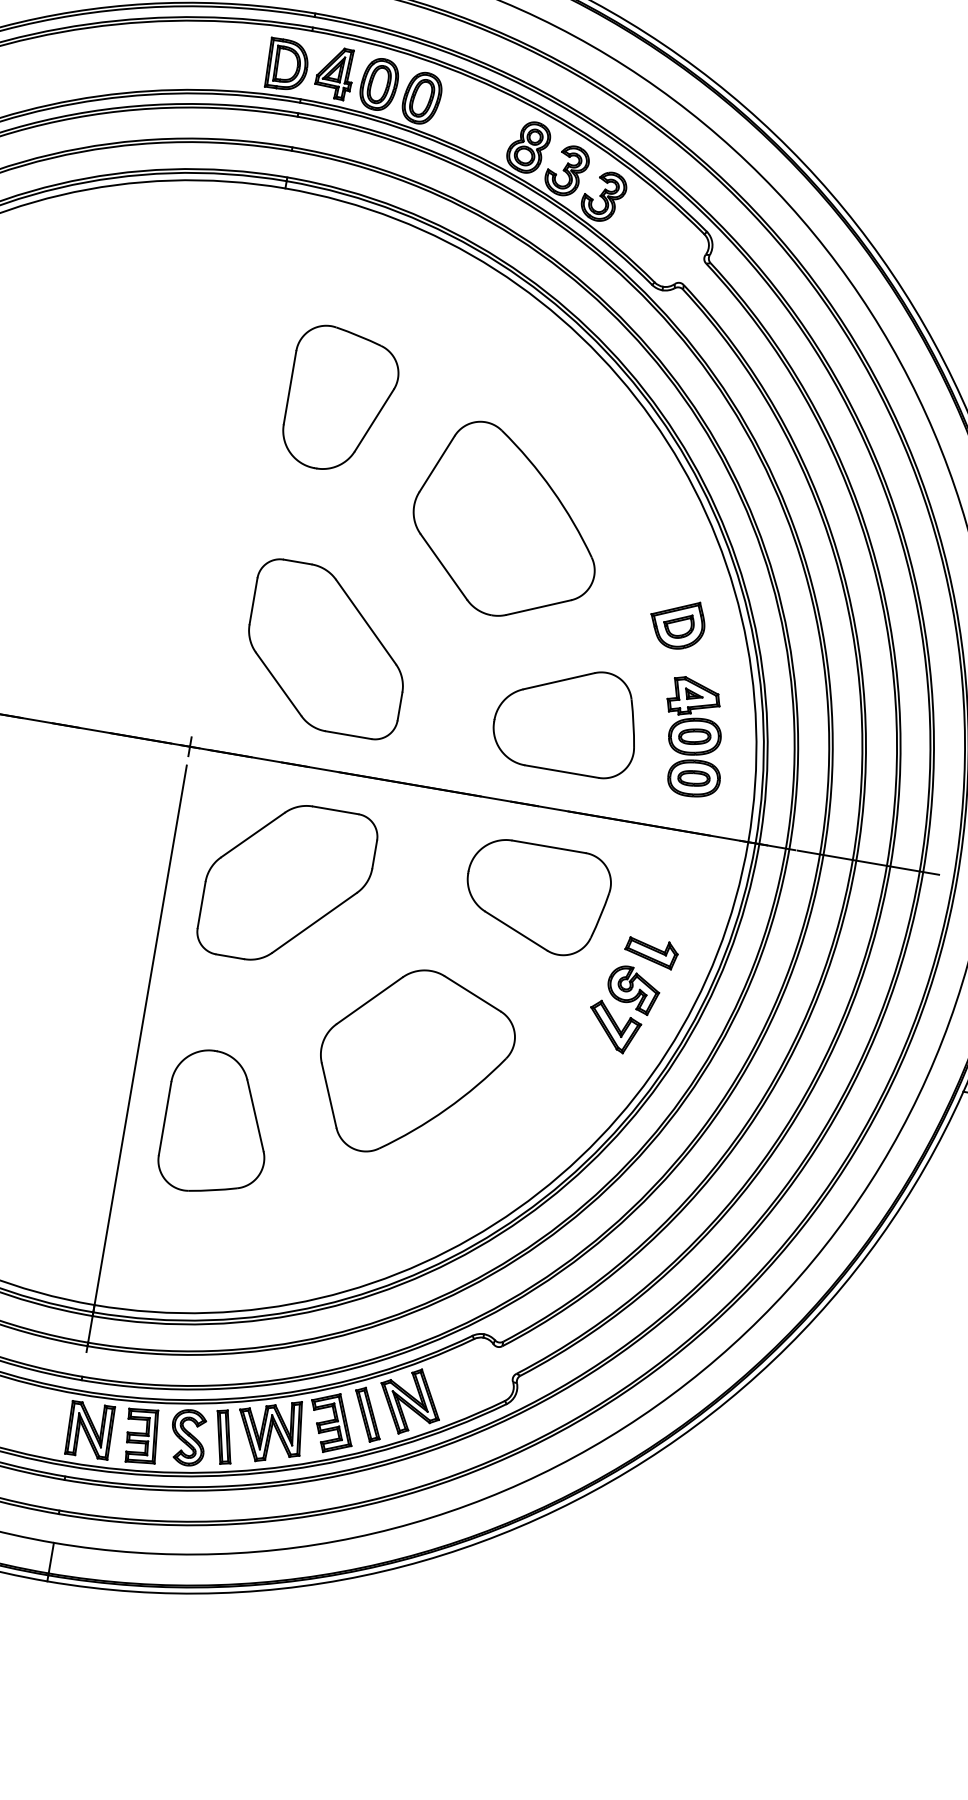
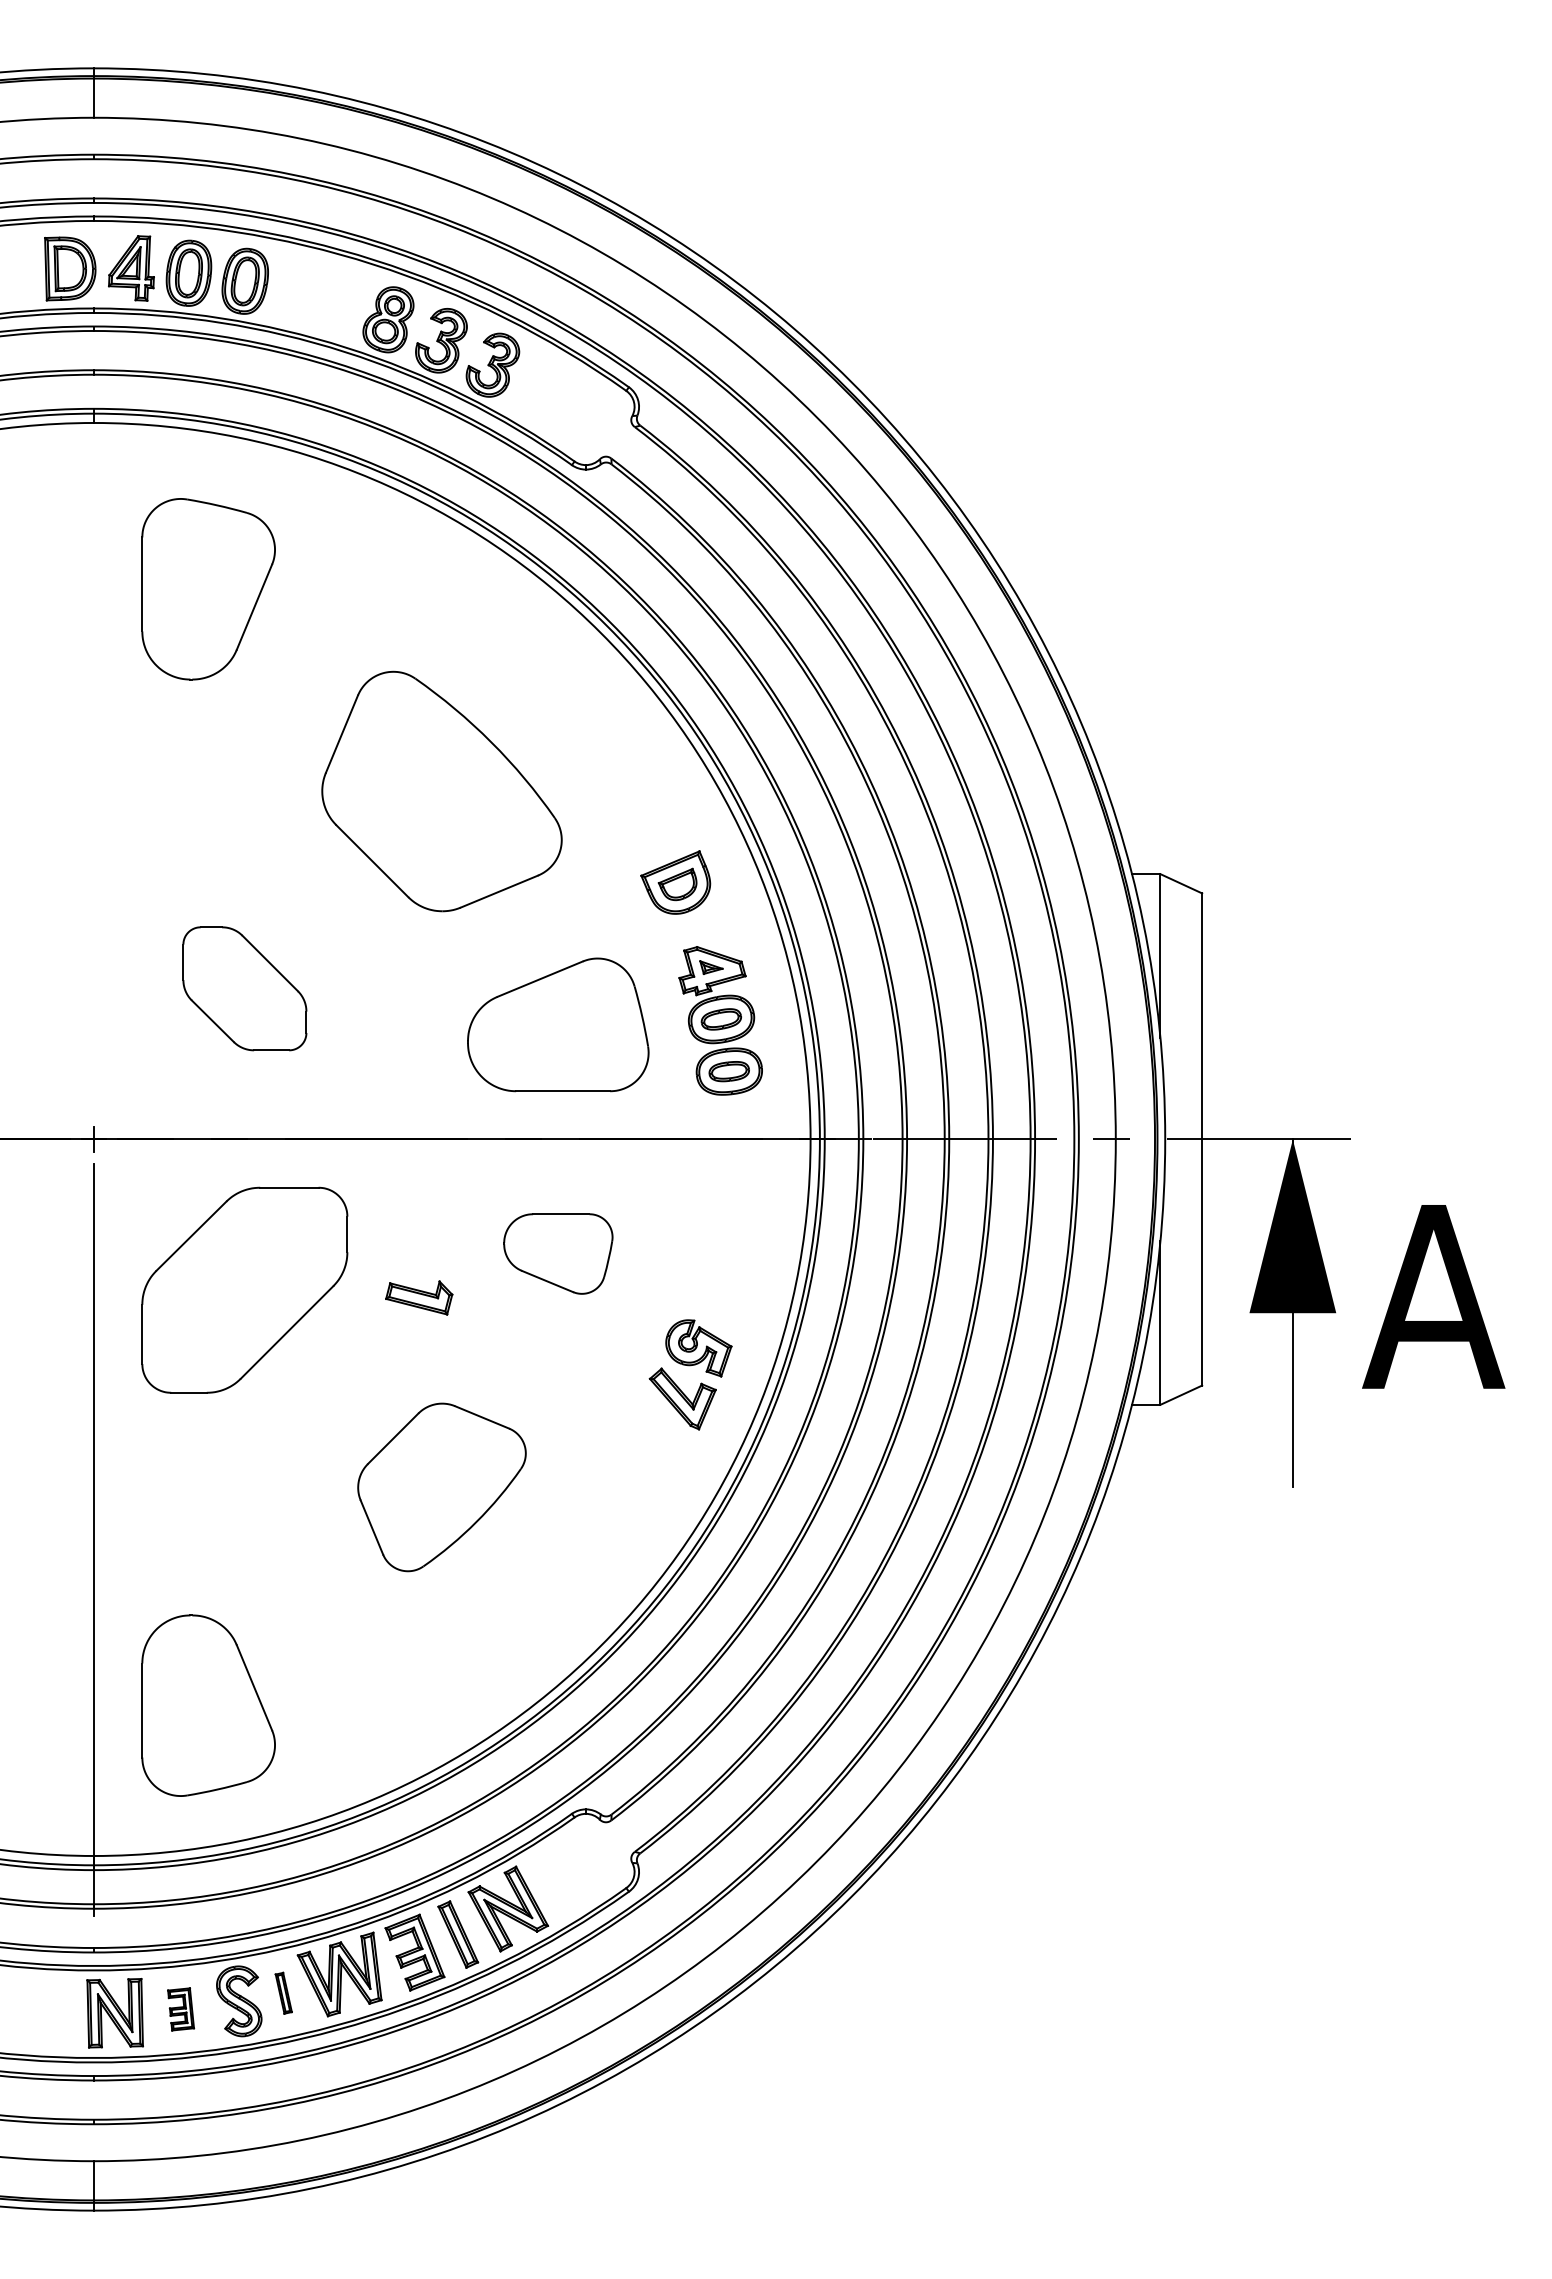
part: (340, 400) -> (208, 589), moved
part: (327, 649) -> (244, 988), size x0.6
part: (536, 897) -> (558, 1253), size x0.6
part: (651, 952) -> (419, 1297), moved
part: (414, 1064) -> (441, 1487), size x0.7
part: (217, 1123) -> (208, 1705), moved
part: (141, 1436) -> (180, 2009), size x0.6
part: (223, 1437) -> (283, 1993), size x0.6

